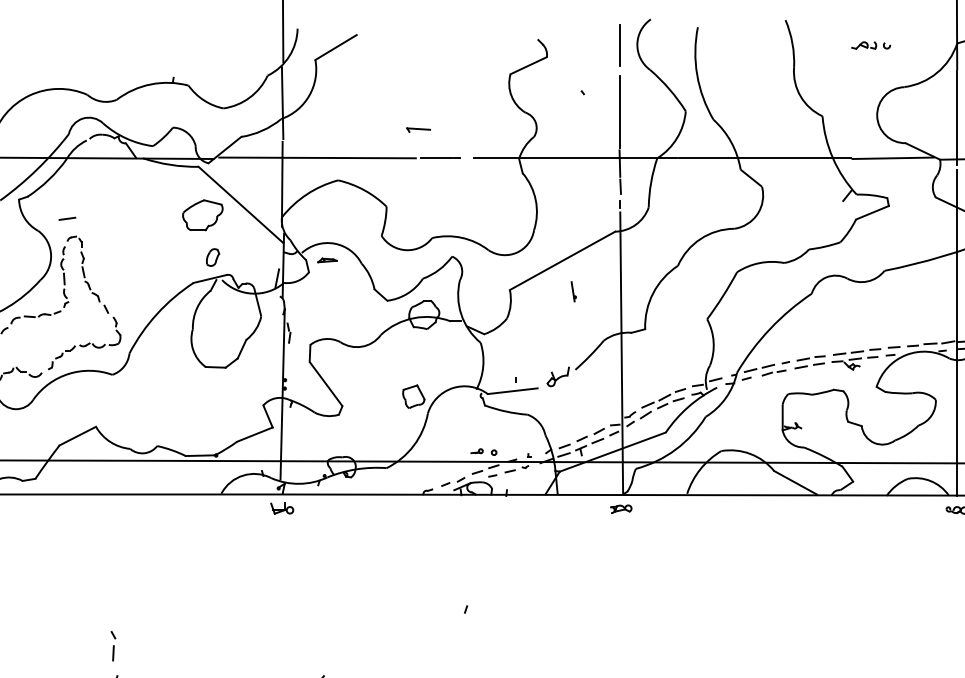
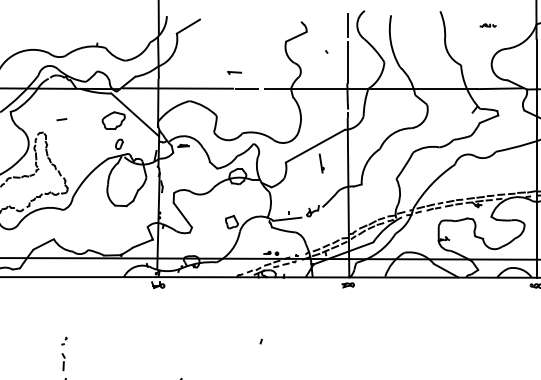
part: (869, 45) -> (487, 25), size x0.71
line: (66, 218) -> (61, 119), moved
part: (573, 291) -> (321, 163), size x1.67
part: (114, 607) -> (64, 340), added

